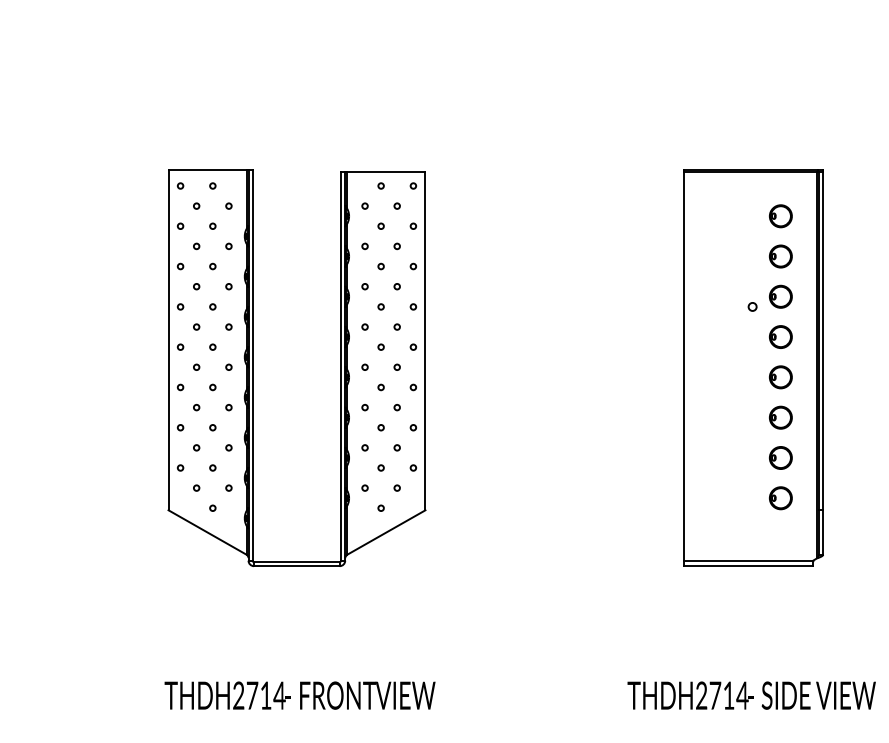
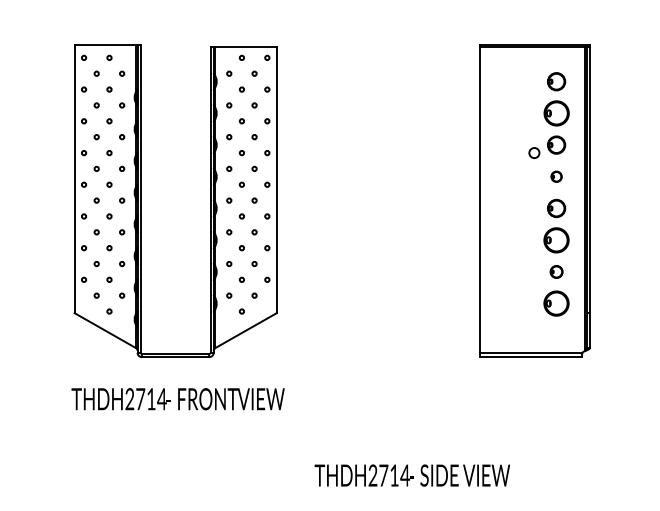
part: (780, 256) -> (556, 113), size x1.4
circle: (752, 306) -> (534, 152), size x1.6
part: (780, 336) -> (556, 176), size x0.6
part: (780, 417) -> (556, 240), size x1.4
part: (780, 457) -> (556, 271), size x0.7
part: (780, 498) -> (556, 303), size x1.4
text: (299, 695) -> (177, 399), moved
text: (751, 695) -> (412, 475), moved

